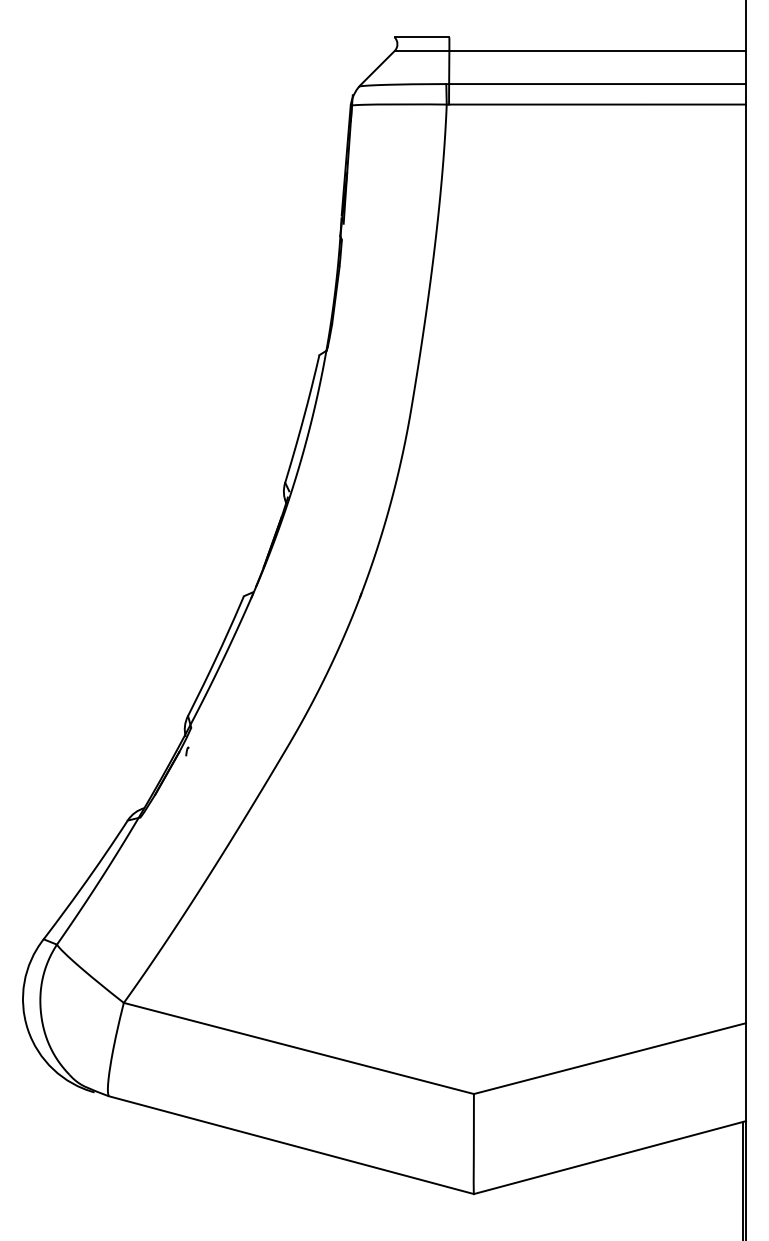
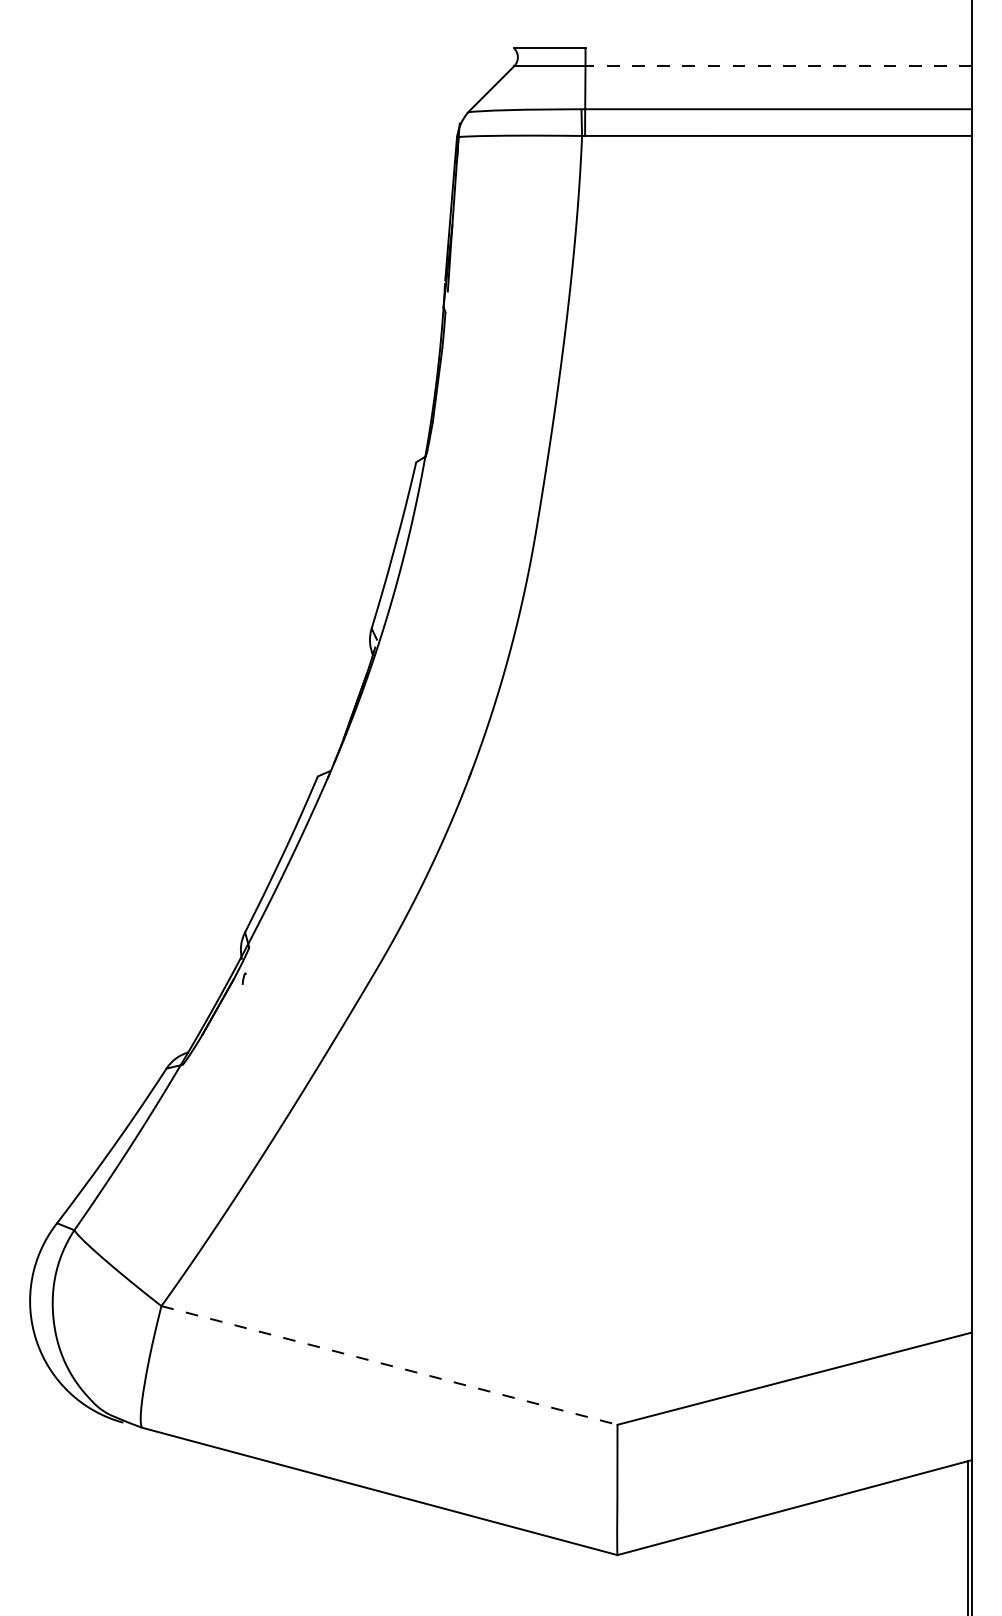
line: (597, 51) -> (778, 66), solid -> dashed
line: (298, 1048) -> (389, 1365), solid -> dashed

